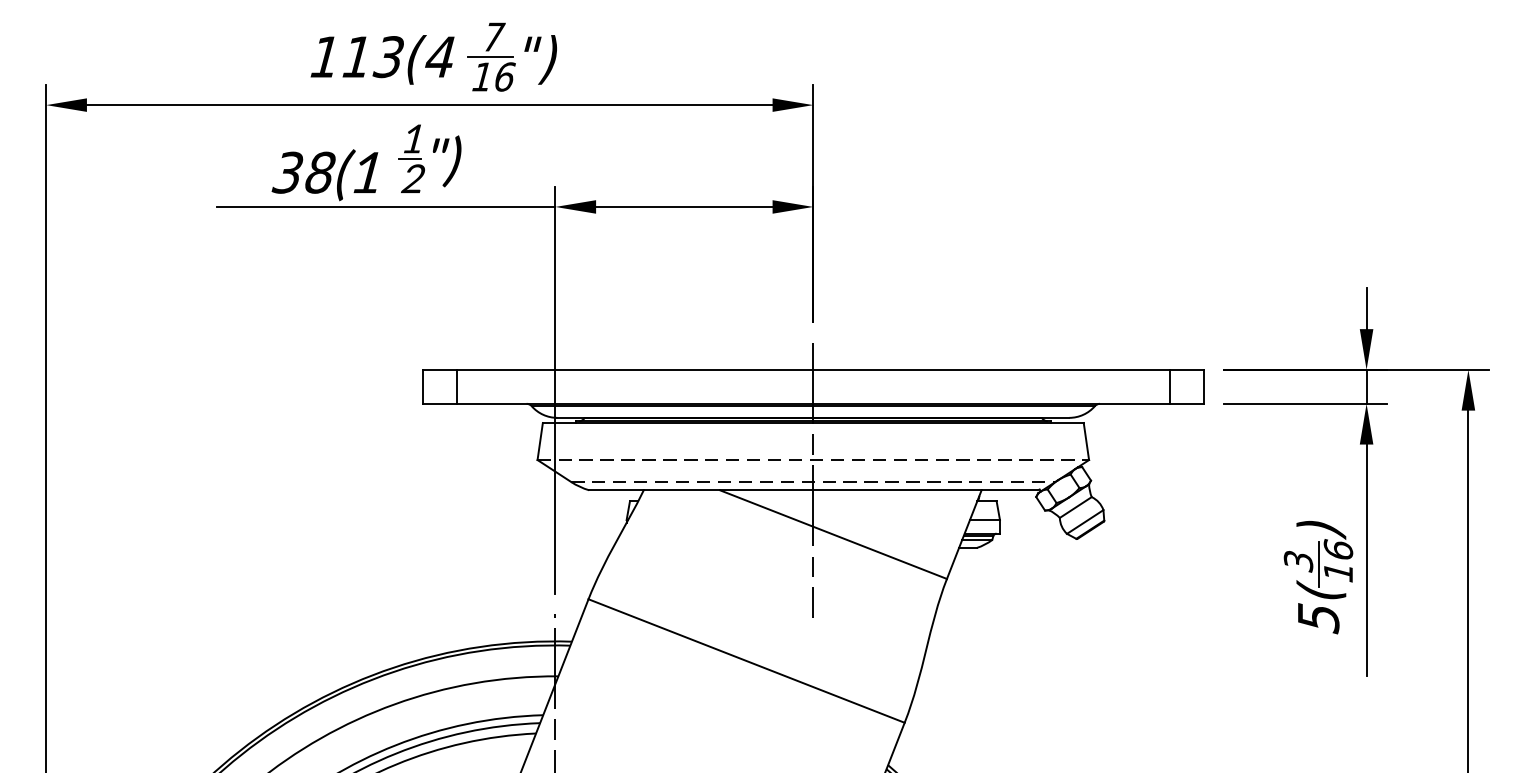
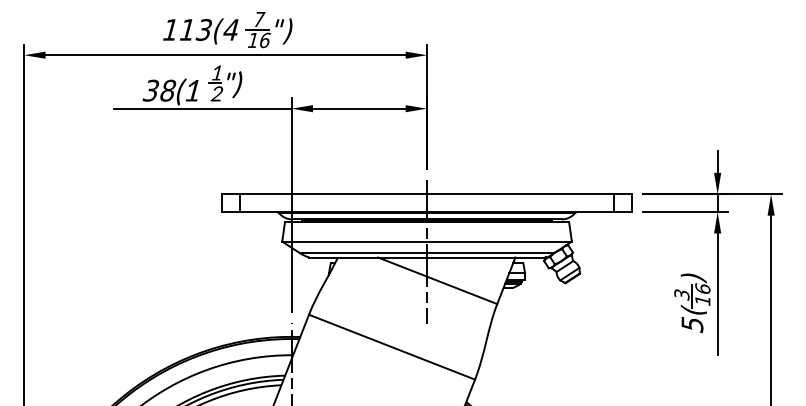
line: (814, 459) -> (427, 241), dashed -> solid
line: (812, 482) -> (426, 253), dashed -> solid

